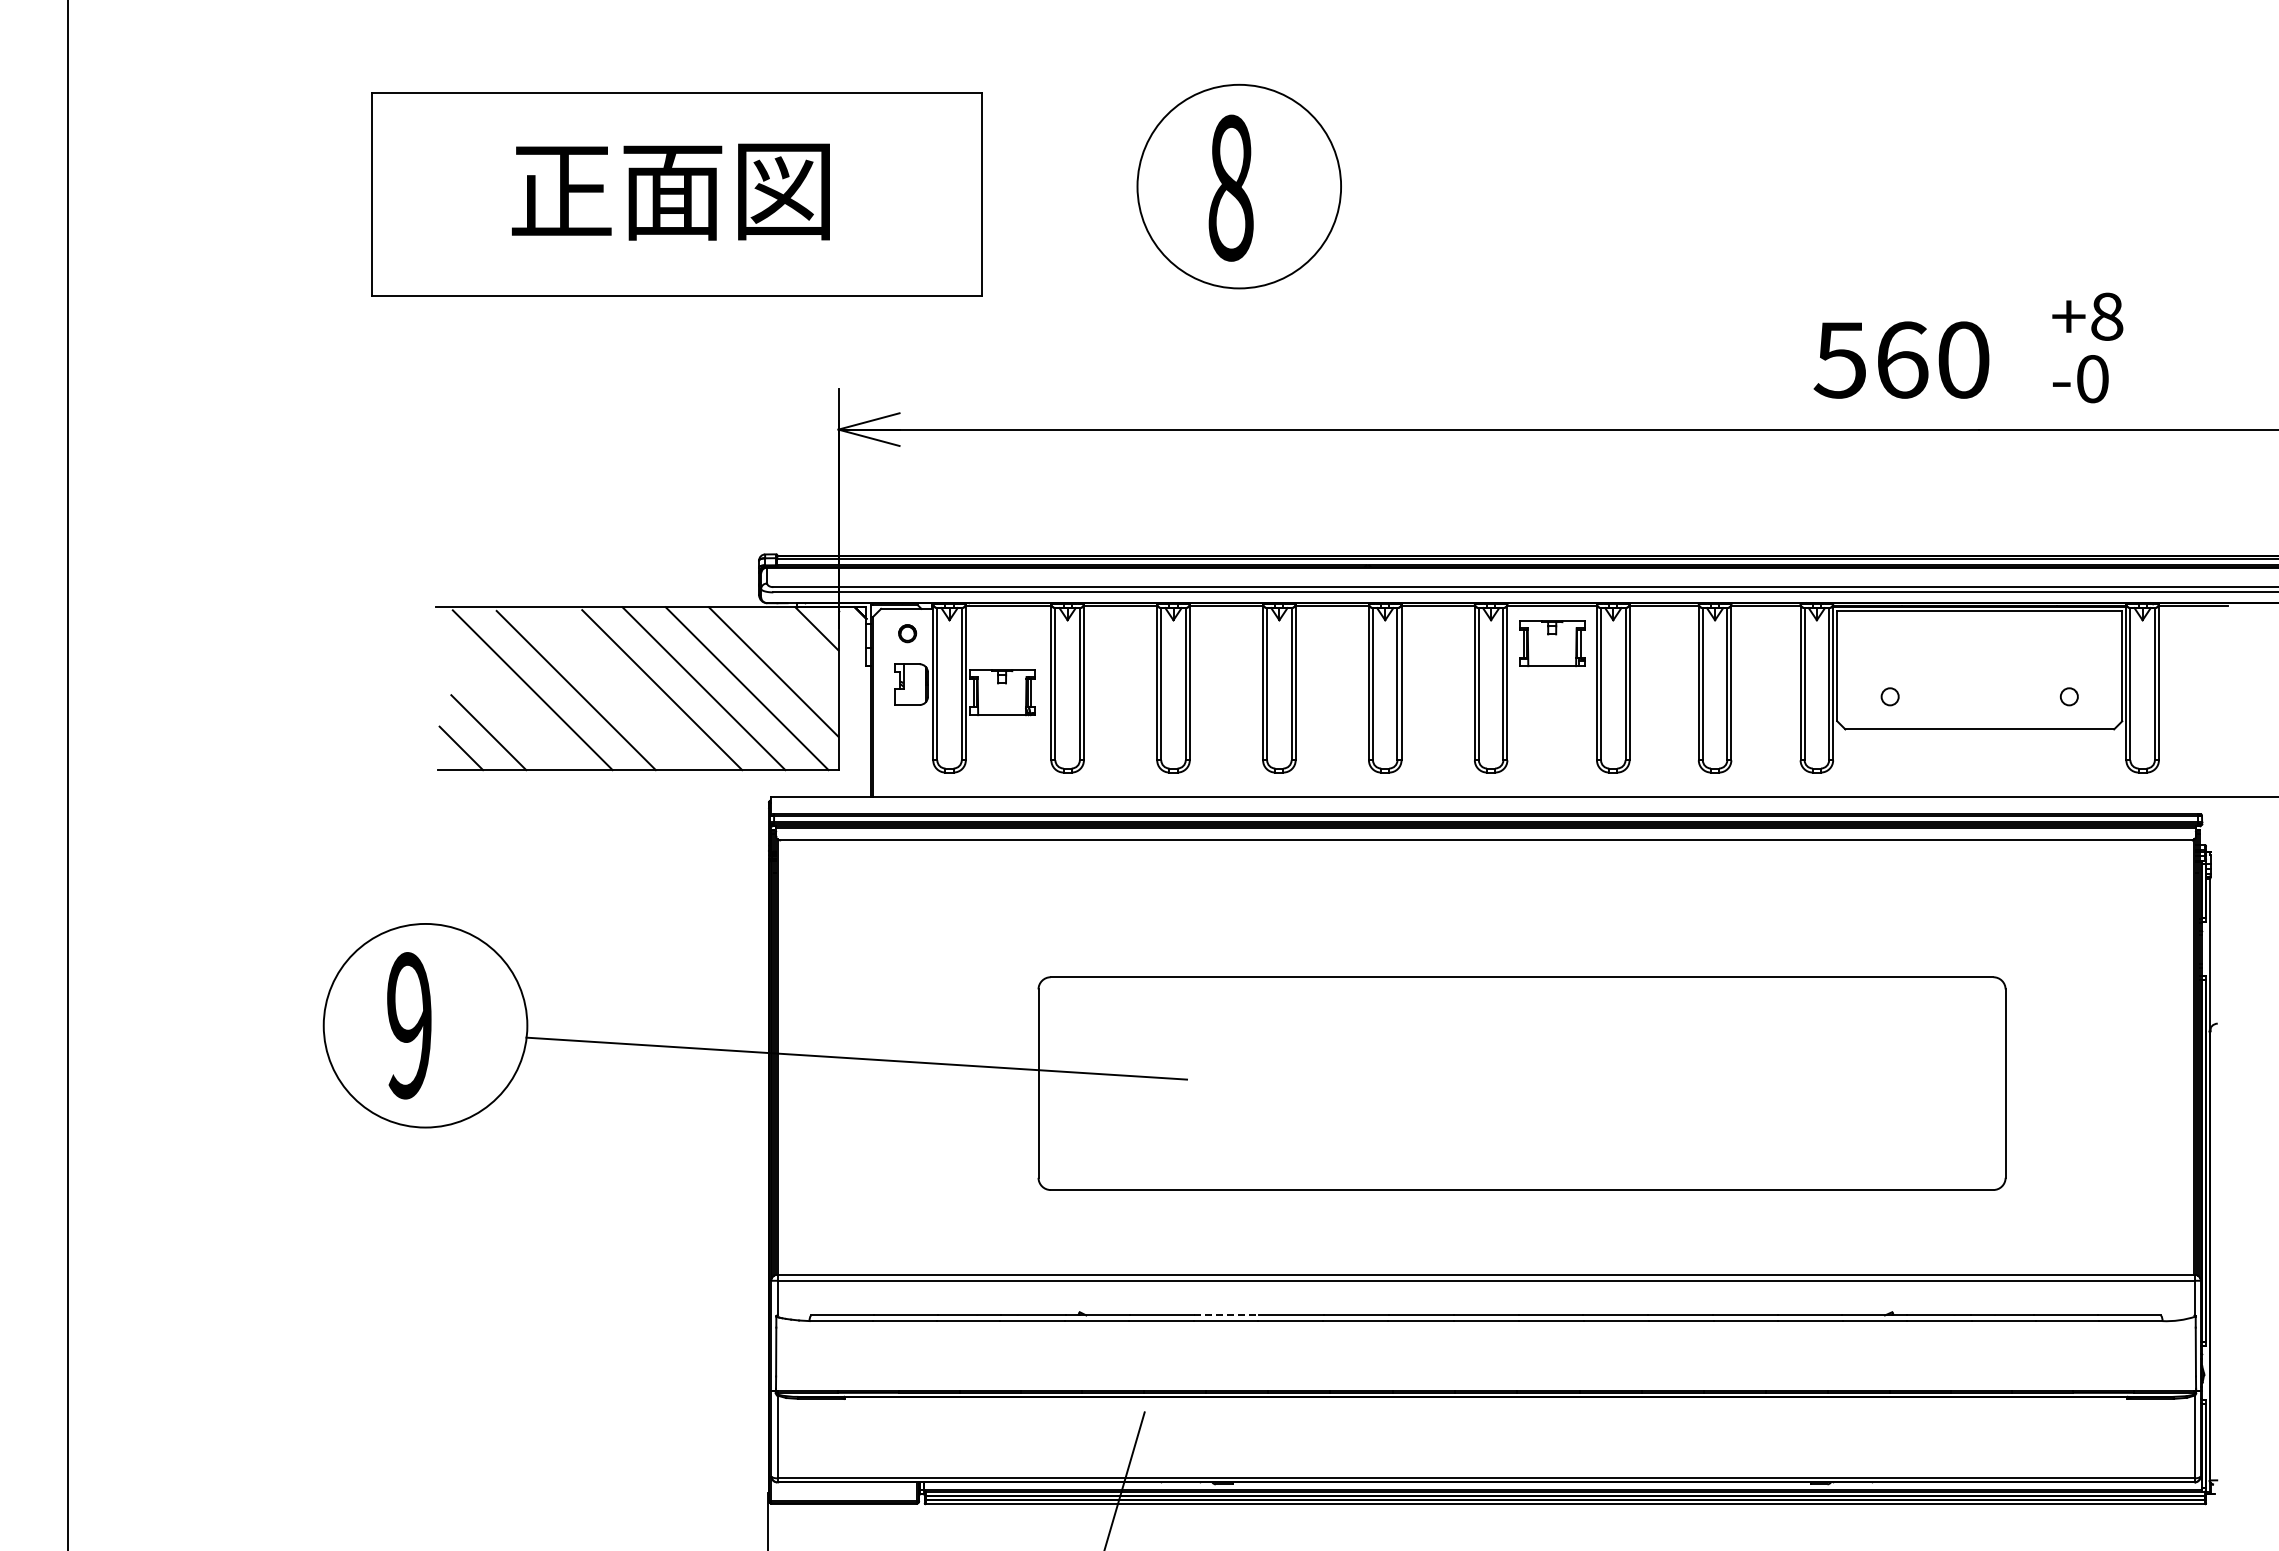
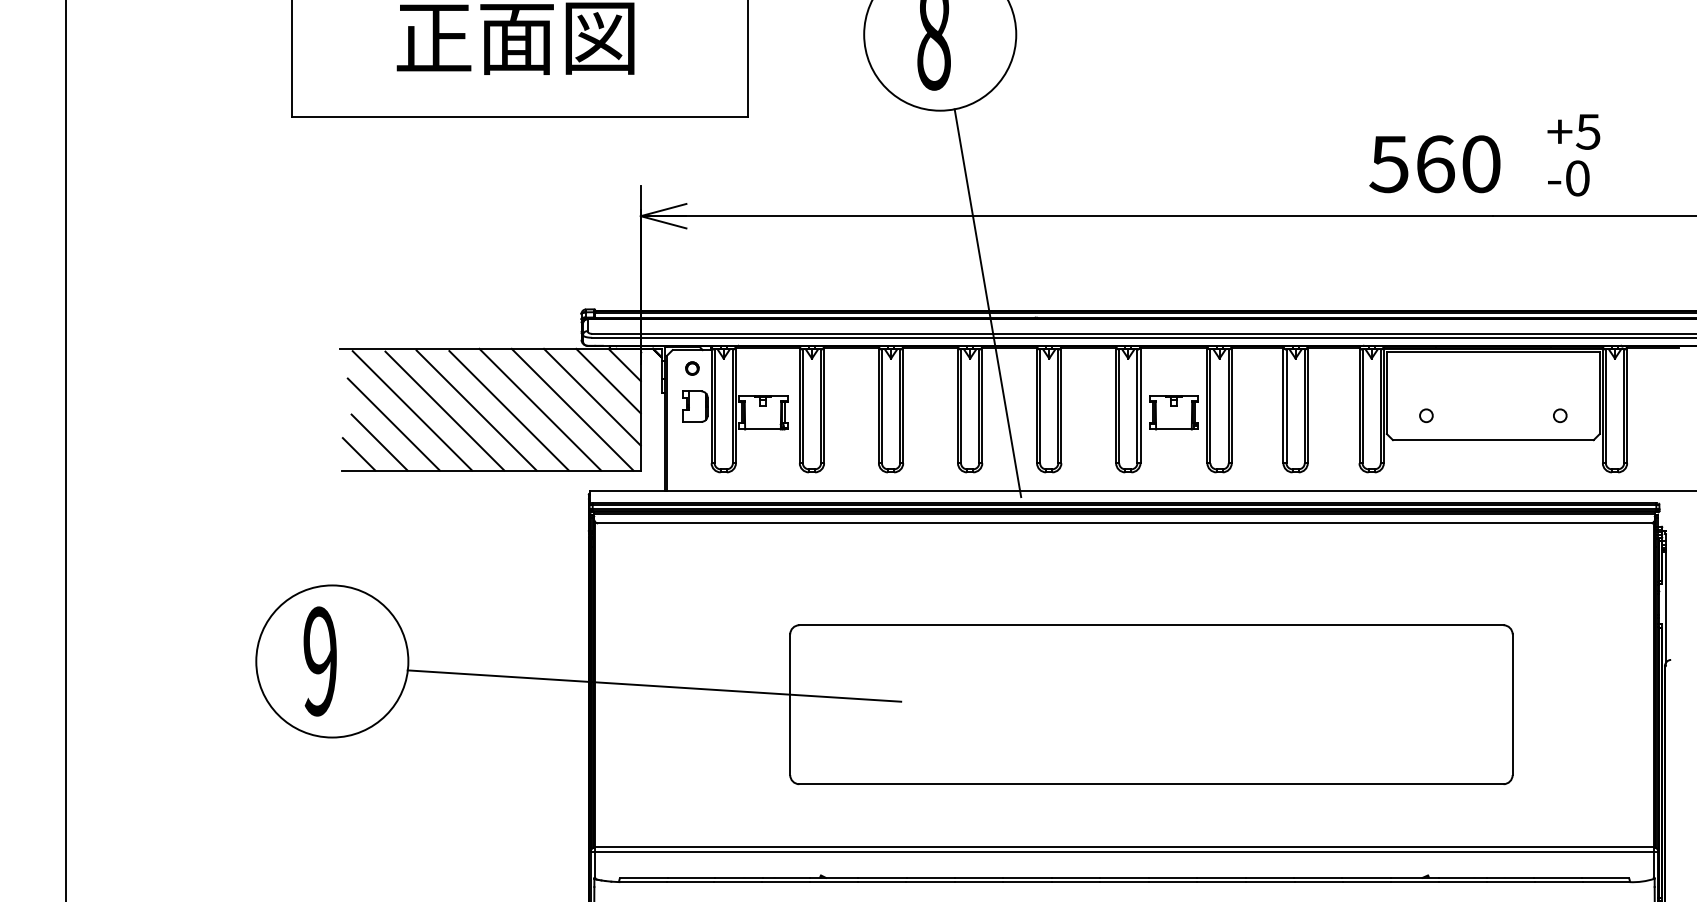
text: (2106, 316) -> (1588, 131), +8 -> +5
line: (1302, 545) -> (987, 302), added
part: (1552, 643) -> (1174, 412), moved
line: (795, 650) -> (608, 381), added
line: (618, 689) -> (476, 410), added
line: (507, 708) -> (393, 424), added
line: (1227, 1315) -> (931, 877), dashed -> solid

